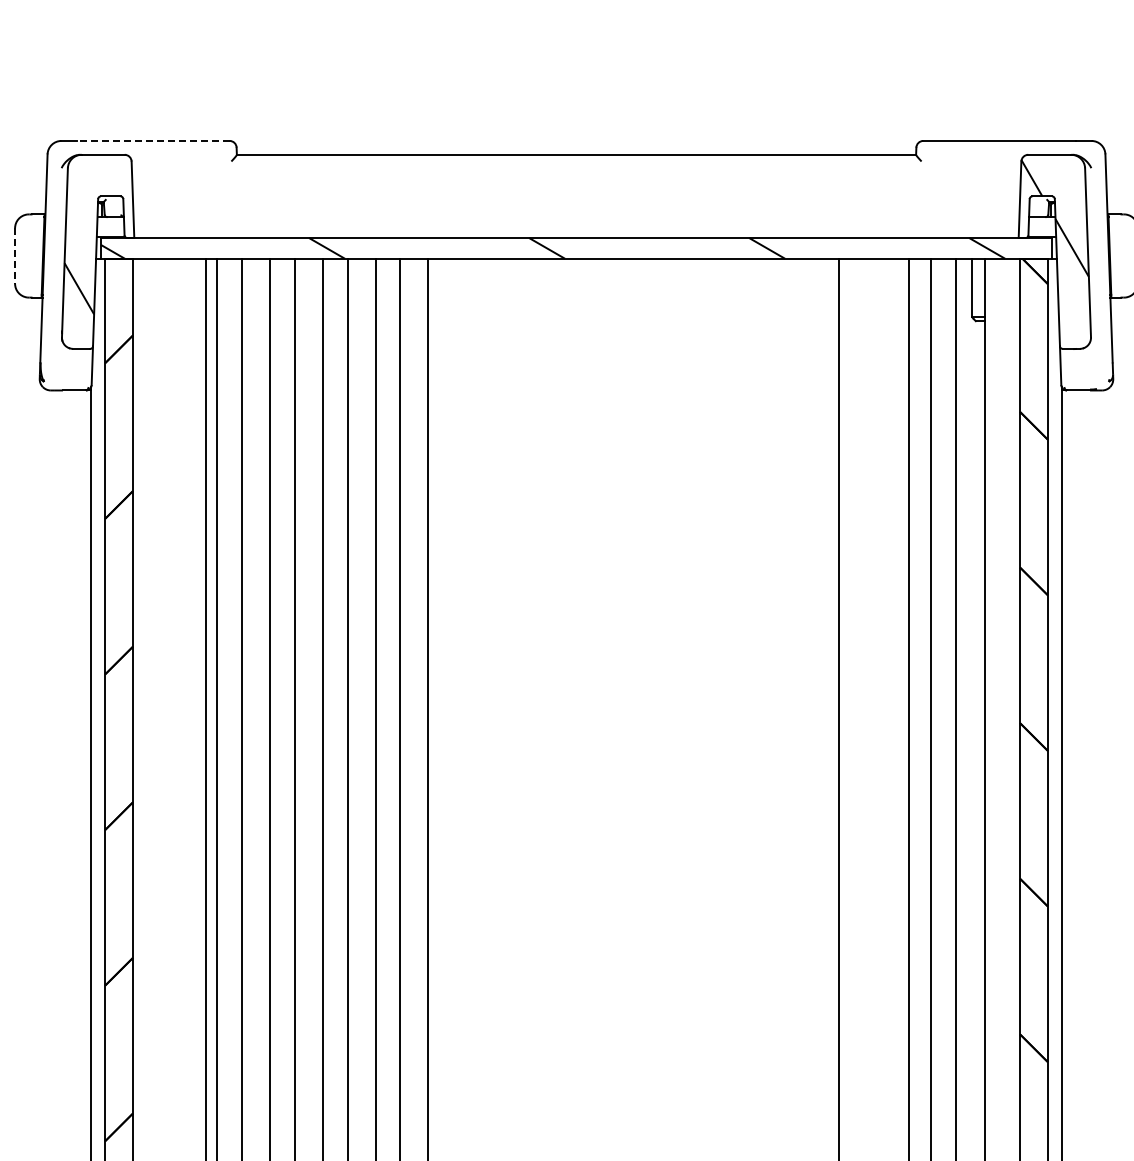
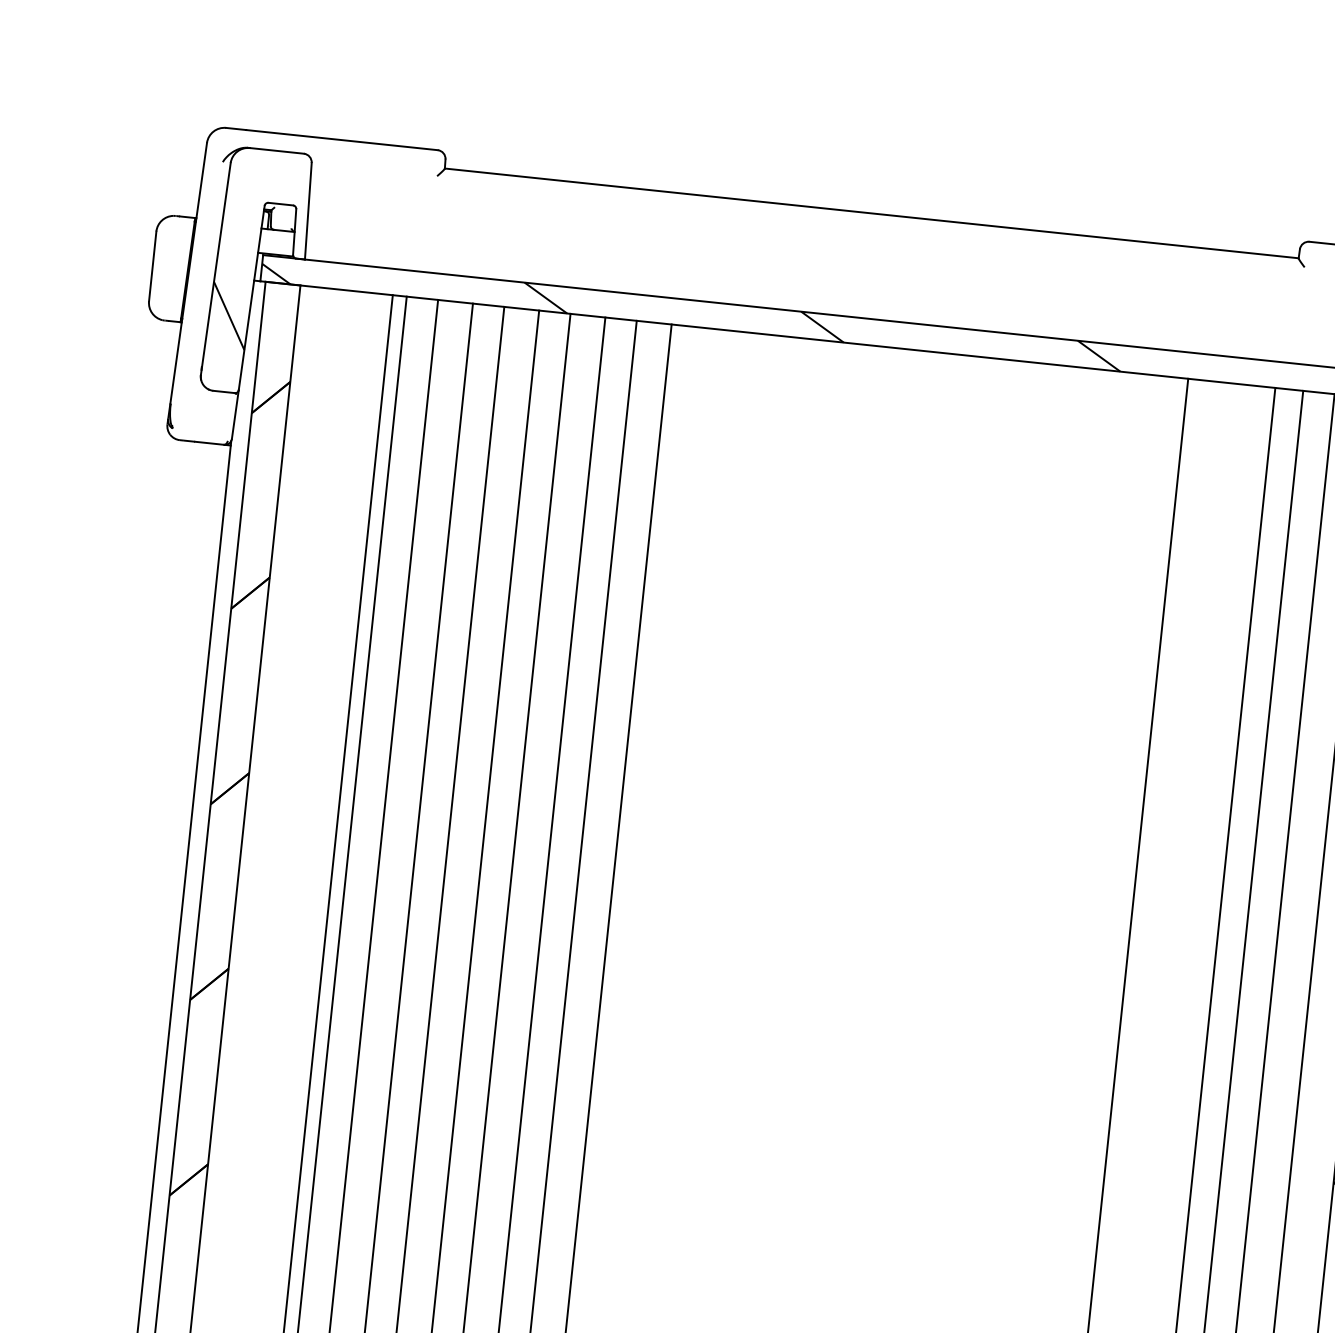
line: (153, 140) -> (341, 139), dashed -> solid
line: (15, 256) -> (153, 267), dashed -> solid

